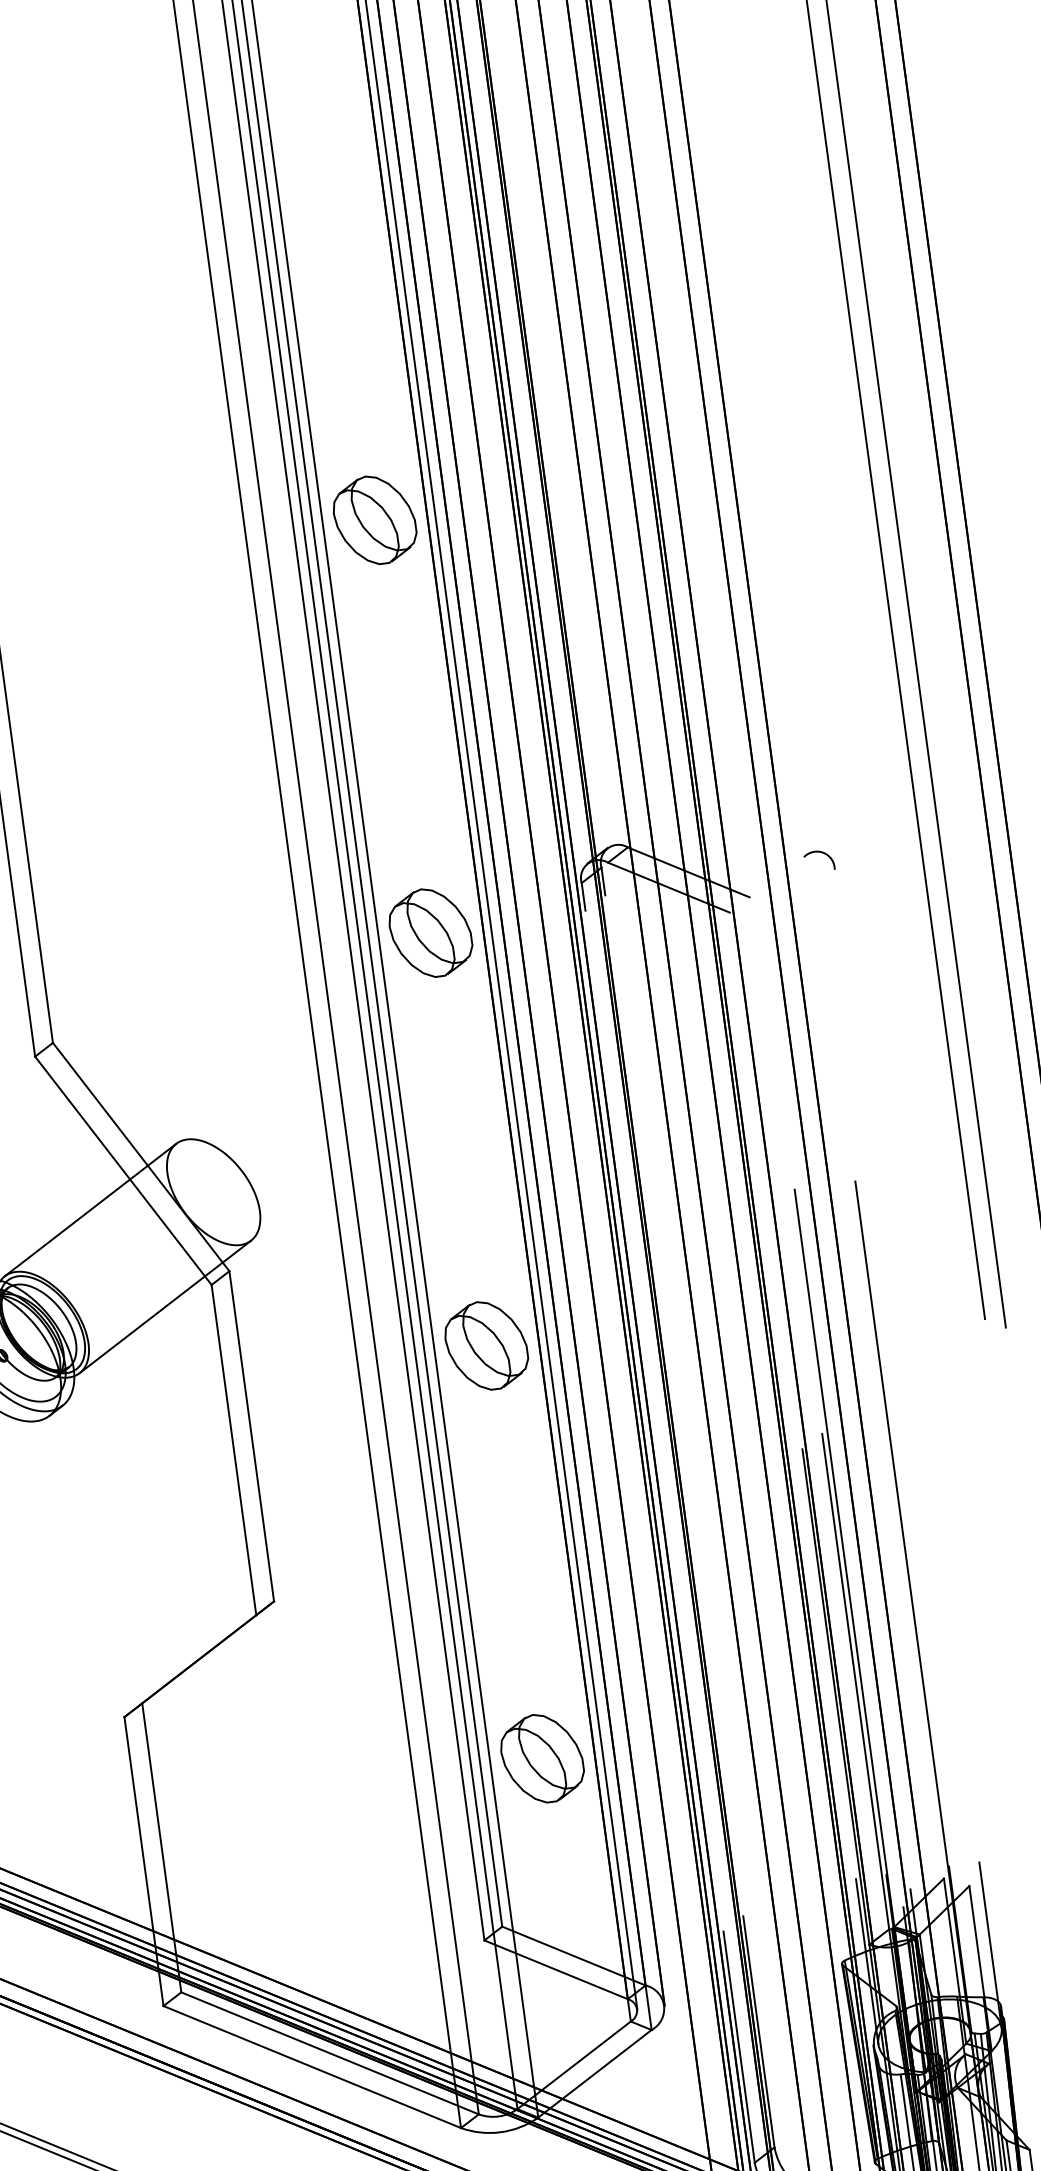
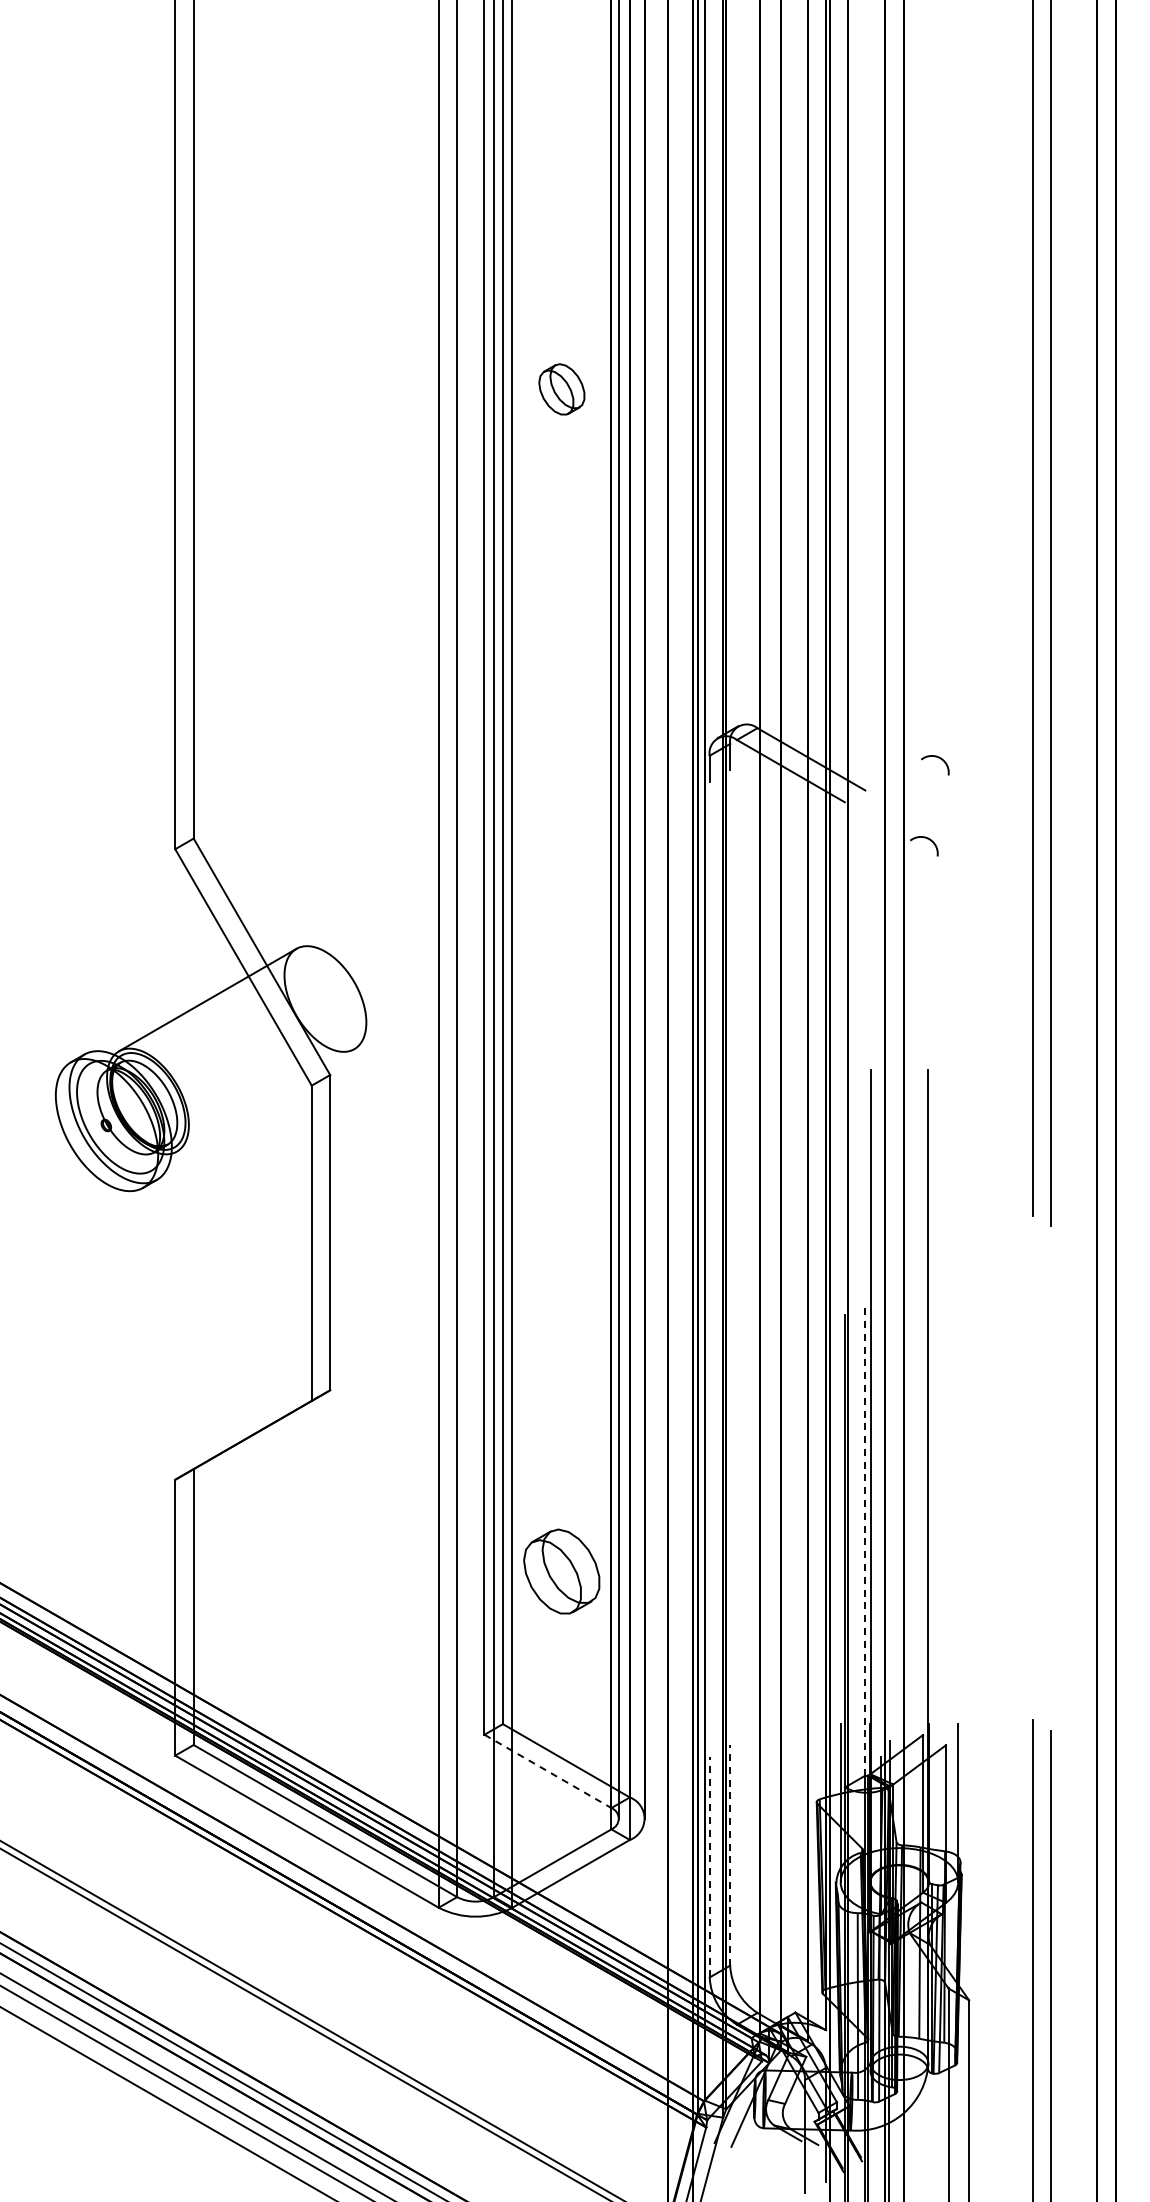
part: (374, 520) -> (561, 389), size x0.6
part: (430, 933) -> (561, 783), removed
arc: (821, 939) -> (927, 839), added
line: (165, 1307) -> (265, 1100), removed
part: (486, 1345) -> (561, 1177), removed
line: (855, 1680) -> (865, 1538), solid -> dashed
line: (556, 1969) -> (548, 1771), solid -> dashed
line: (759, 2030) -> (730, 1854), solid -> dashed
line: (738, 2046) -> (709, 1866), solid -> dashed

